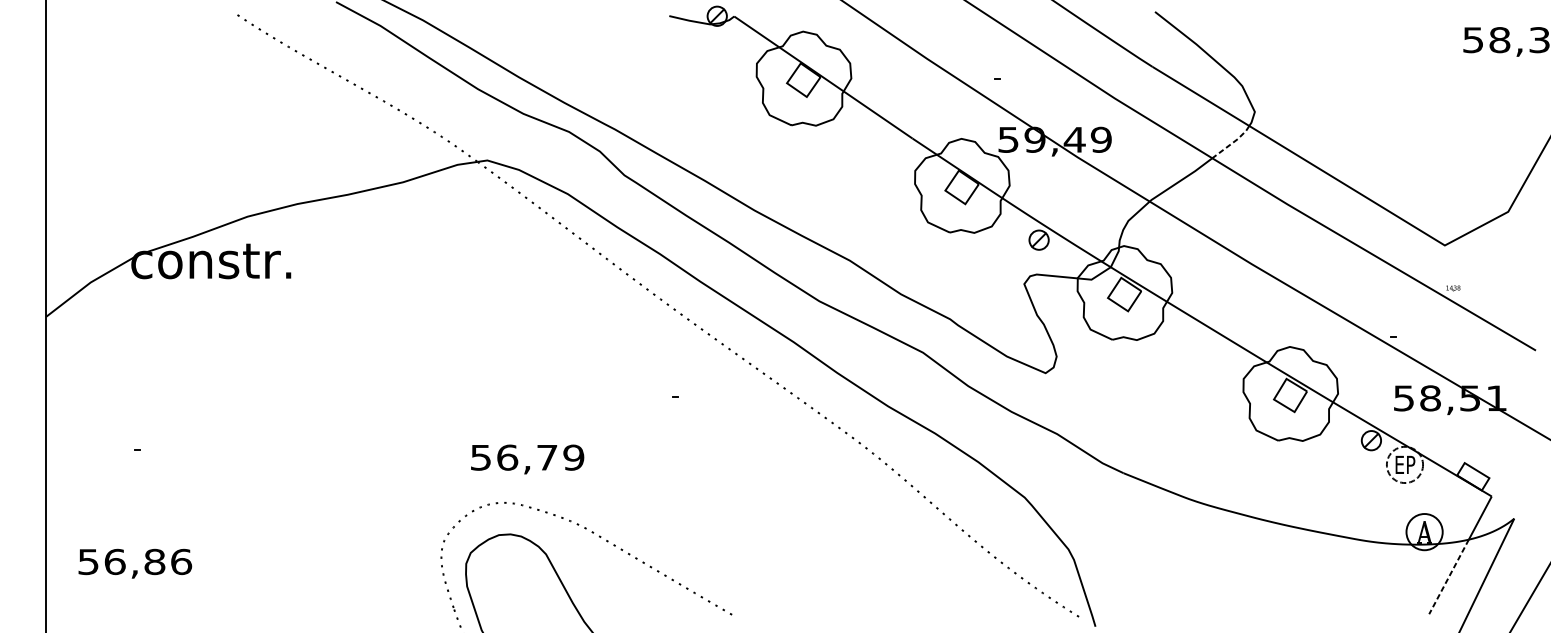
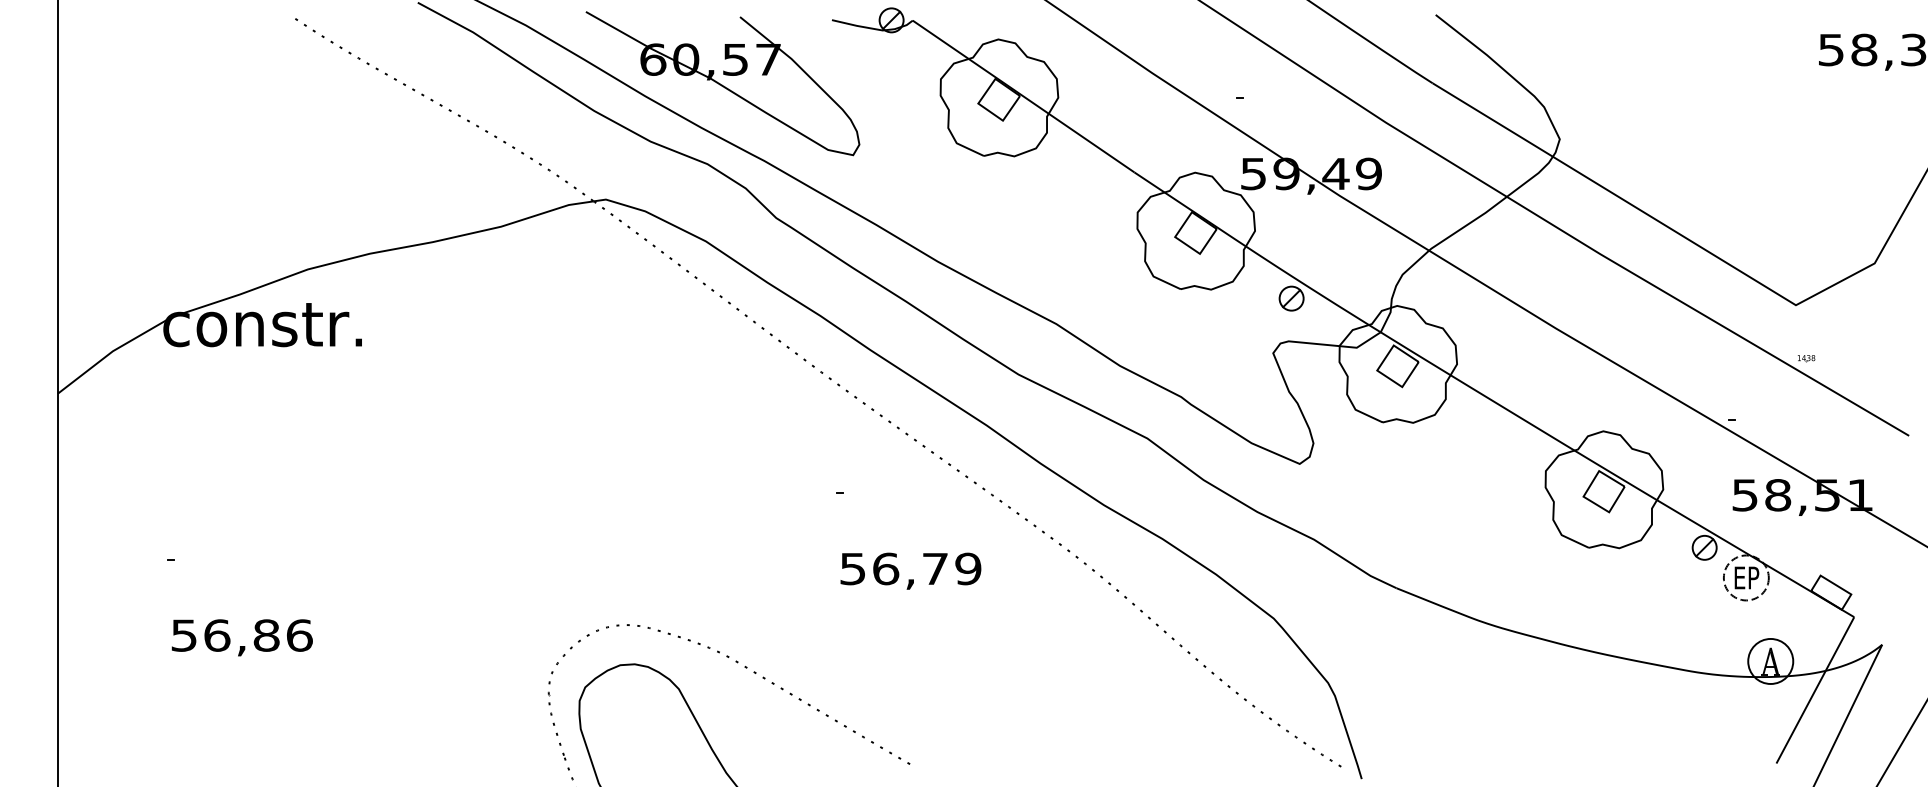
part: (581, 67) -> (722, 83), added
line: (1232, 142) -> (1532, 177), dashed -> solid
text: (527, 458) -> (910, 570), moved
text: (134, 563) -> (241, 637), moved
line: (1448, 577) -> (1800, 717), dashed -> solid

